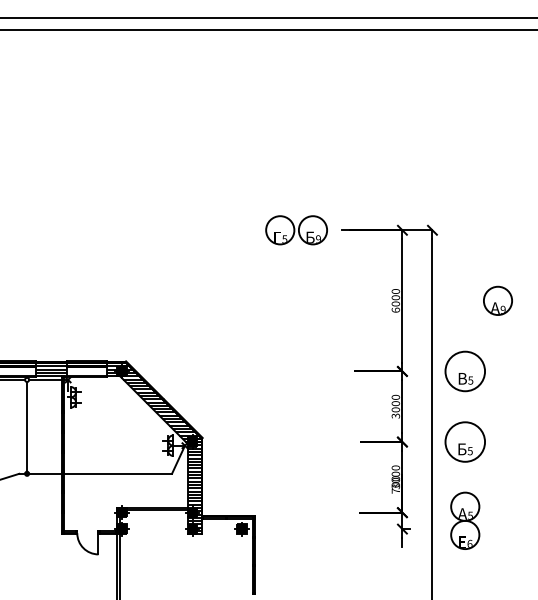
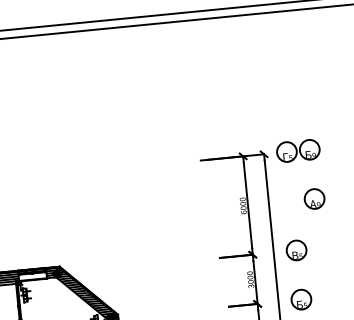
part: (296, 230) -> (298, 151), moved
circle: (465, 371) -> (296, 250), size x0.71
circle: (465, 441) -> (301, 299), size x0.71

